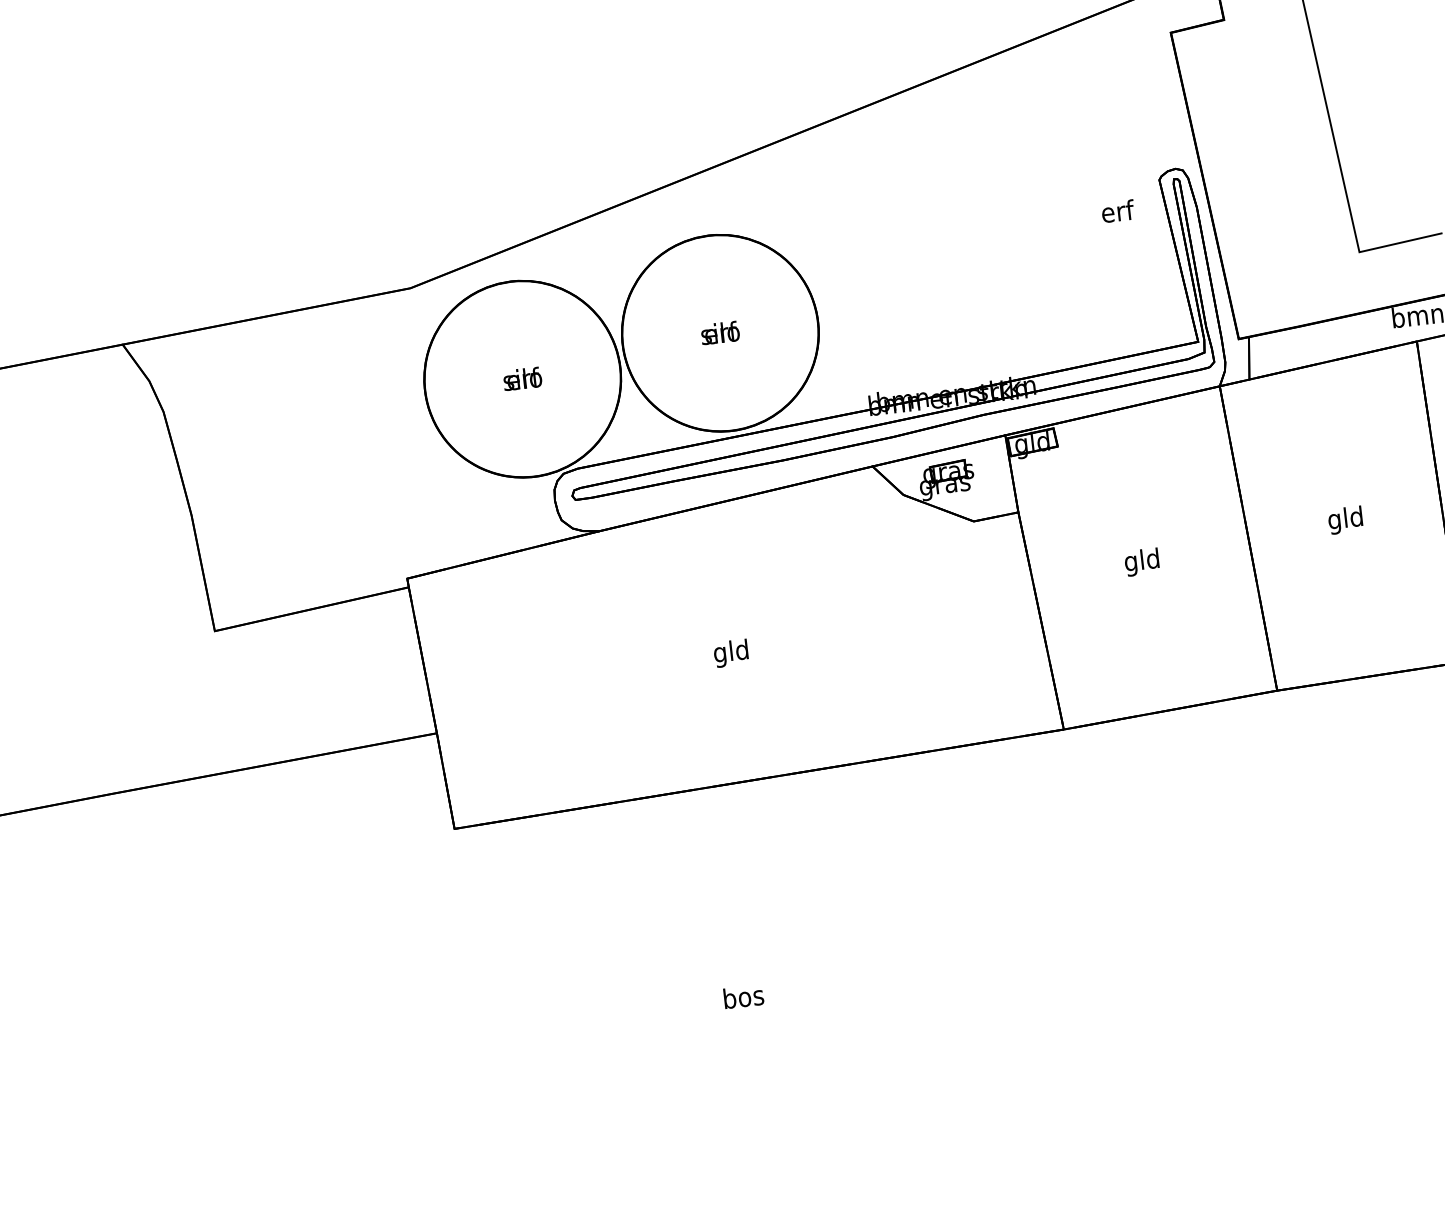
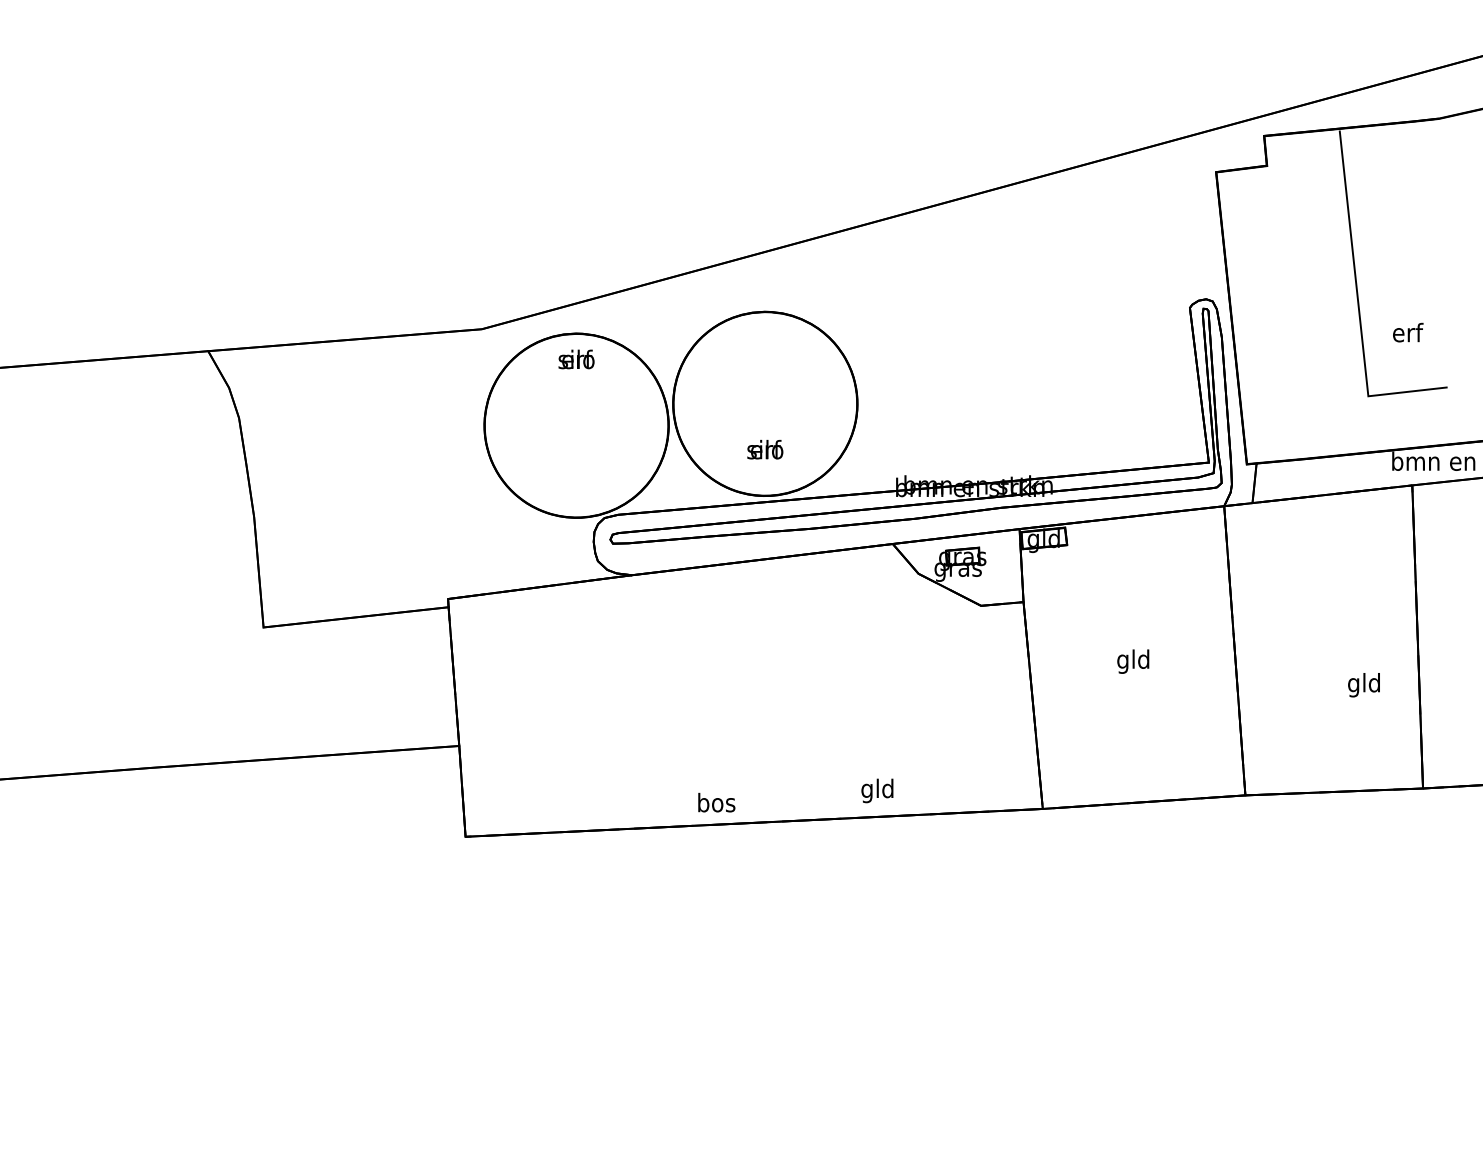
text: (1118, 211) -> (1408, 332), moved
text: (720, 332) -> (765, 449), moved
text: (522, 378) -> (576, 359), moved
text: (1345, 520) -> (1363, 685), moved
text: (731, 653) -> (877, 790), moved
text: (743, 996) -> (716, 802), moved

